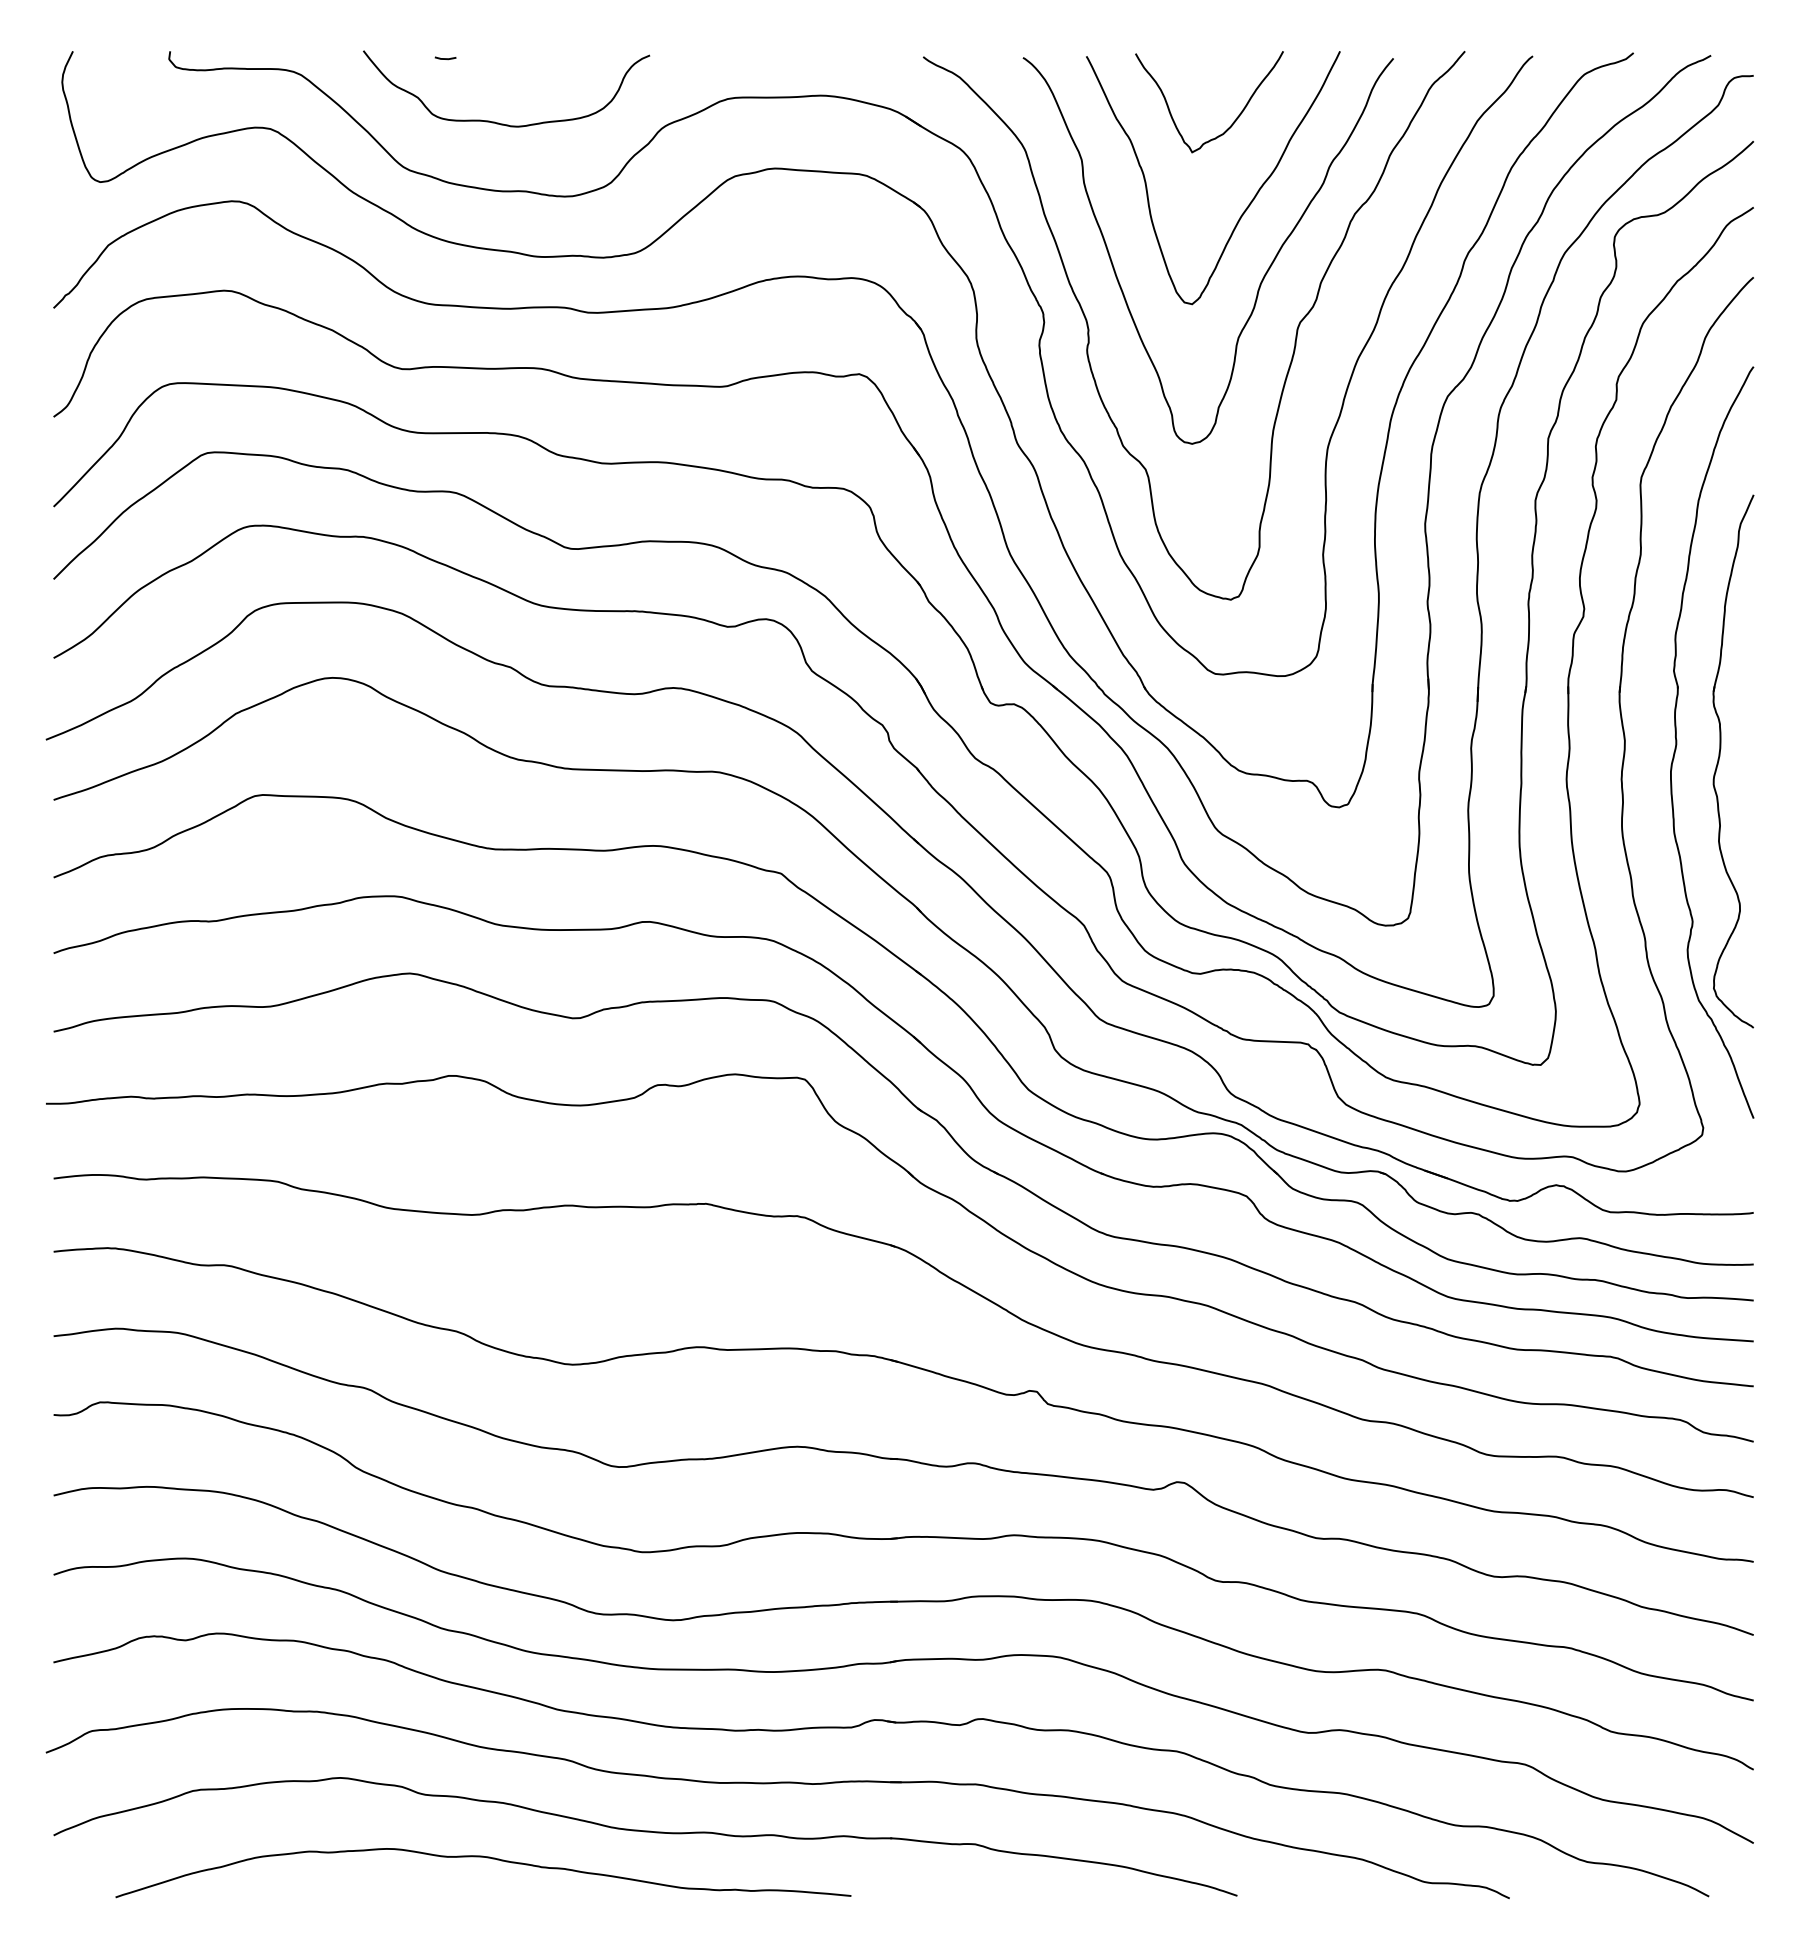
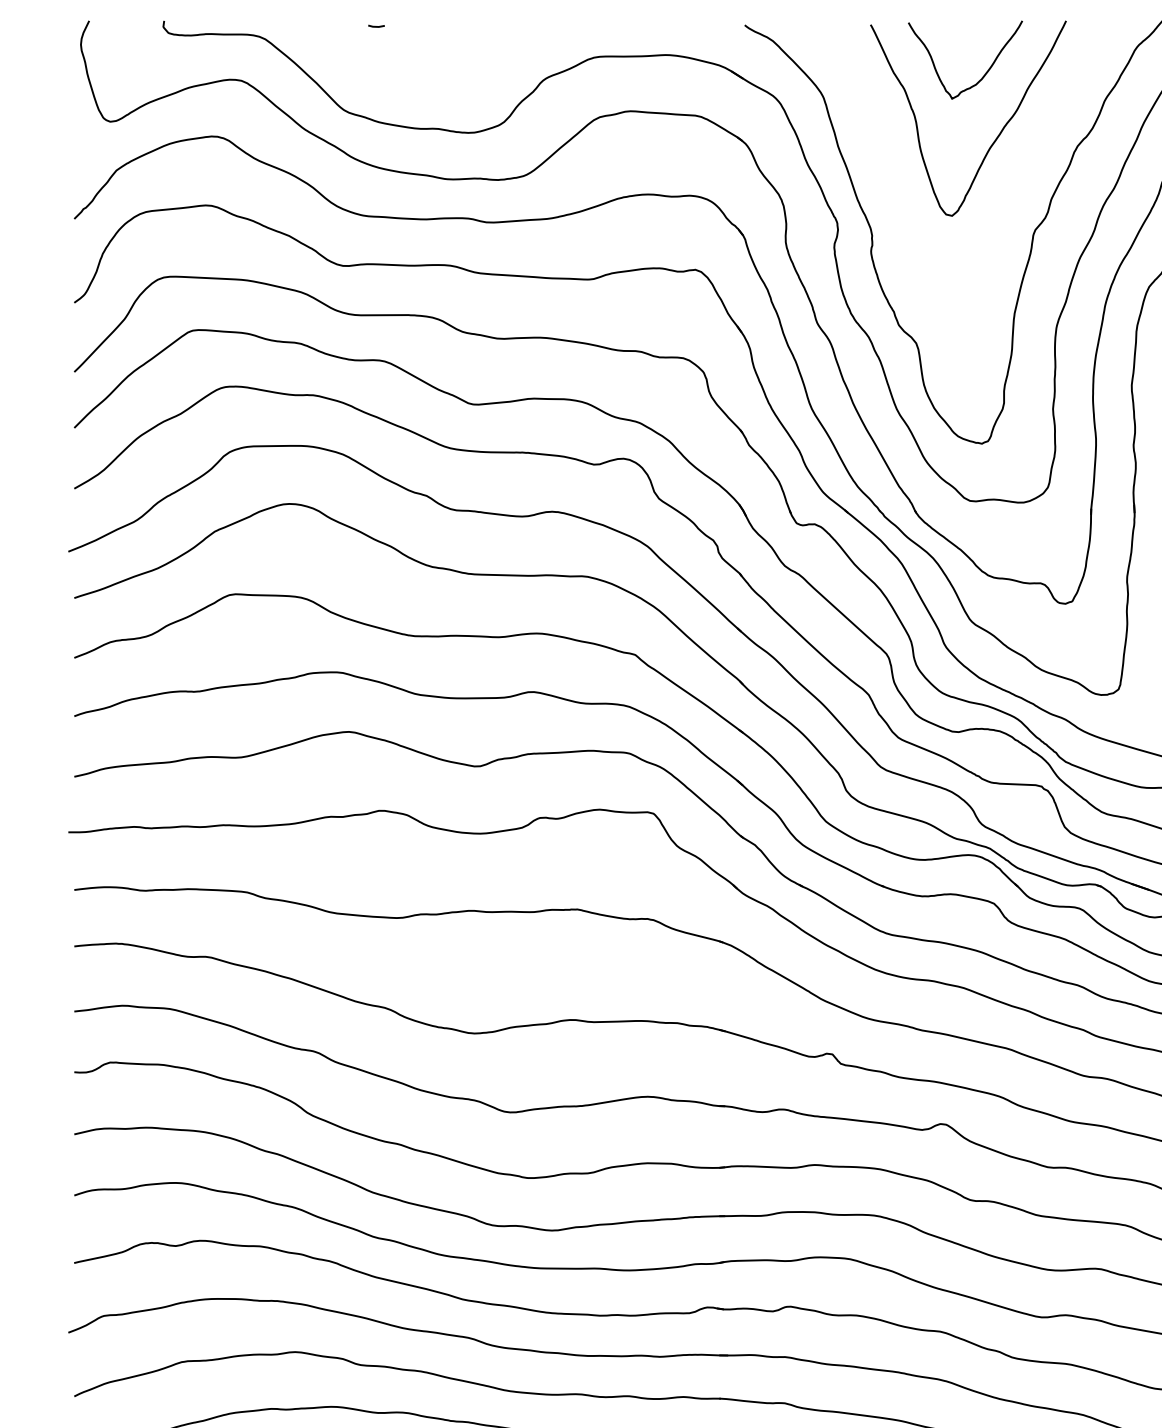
curve: (498, 122) -> (417, 75), removed
curve: (1262, 278) -> (1006, 196), removed

